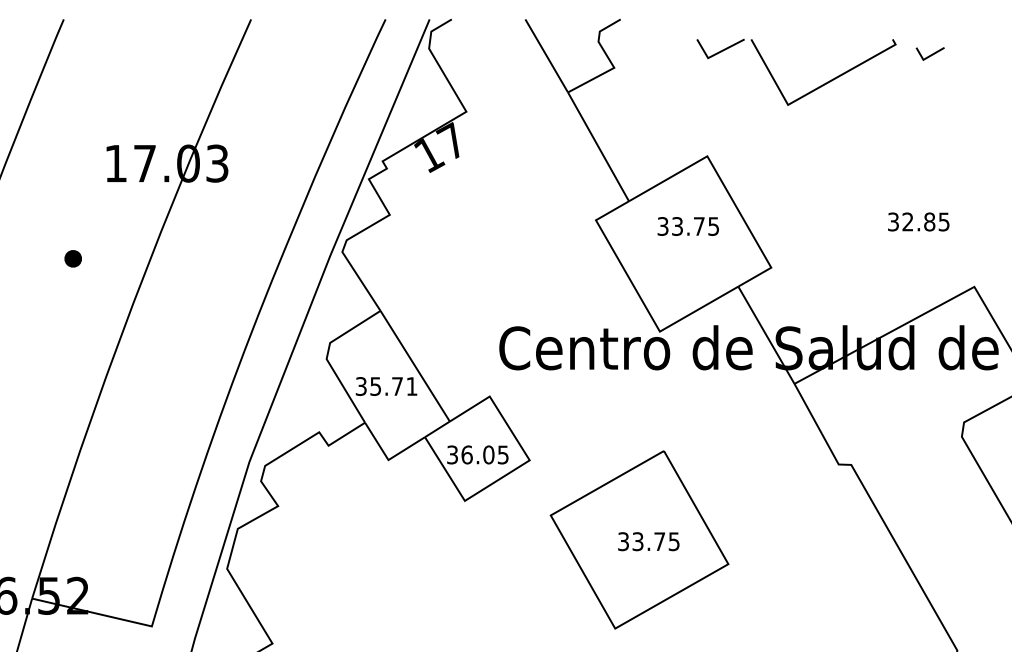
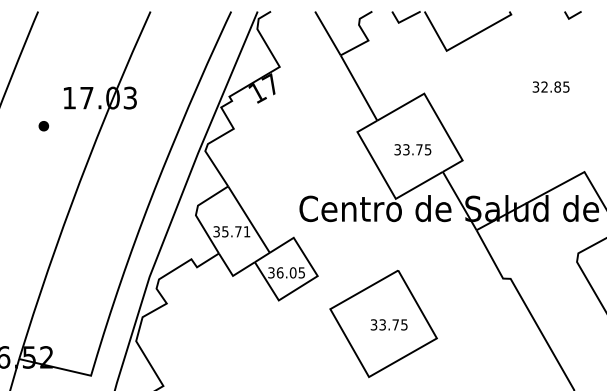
line: (929, 54) -> (572, 15), moved
part: (777, 82) -> (440, 37), moved
text: (917, 220) -> (550, 86), moved
text: (687, 225) -> (412, 149), moved
part: (72, 259) -> (43, 126), moved

